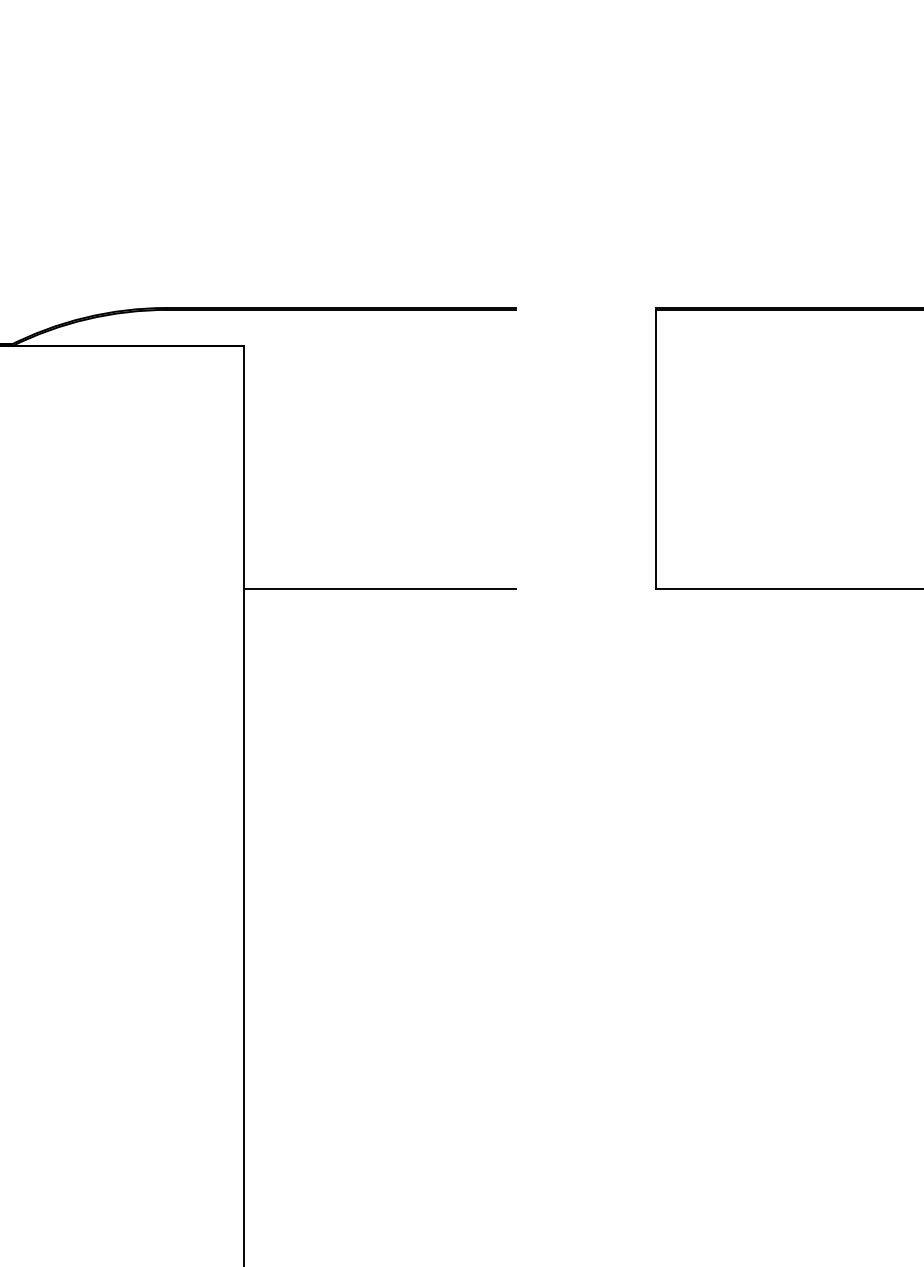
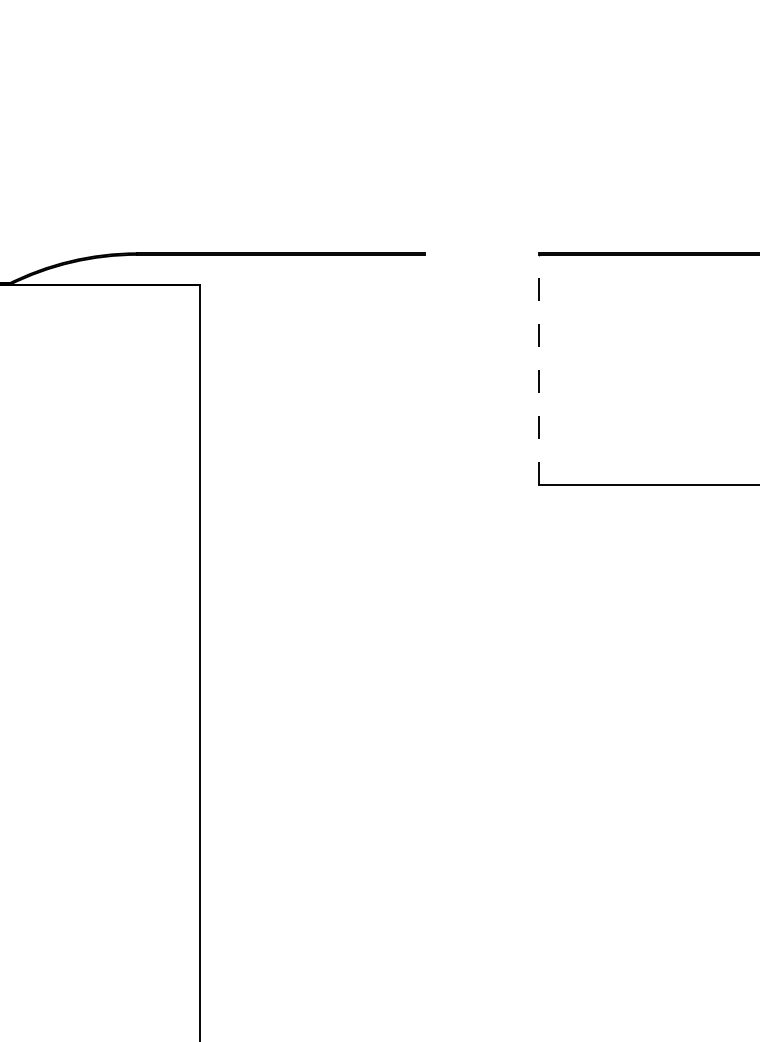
line: (655, 449) -> (539, 369), solid -> dashed
line: (379, 589) -> (312, 484), removed

